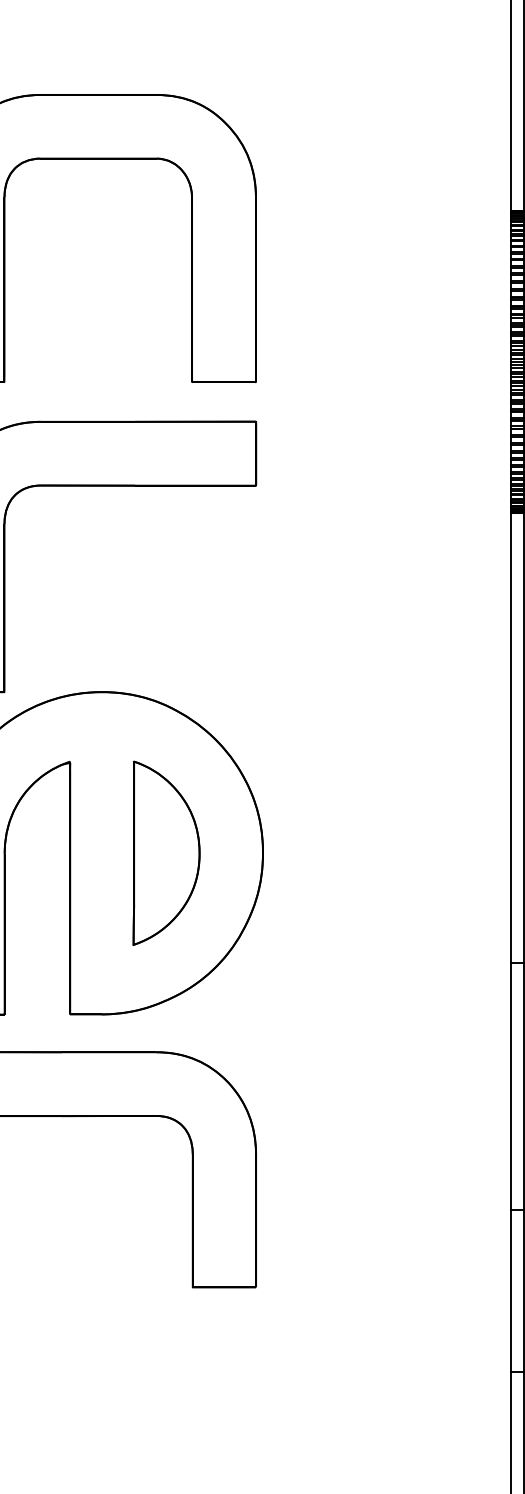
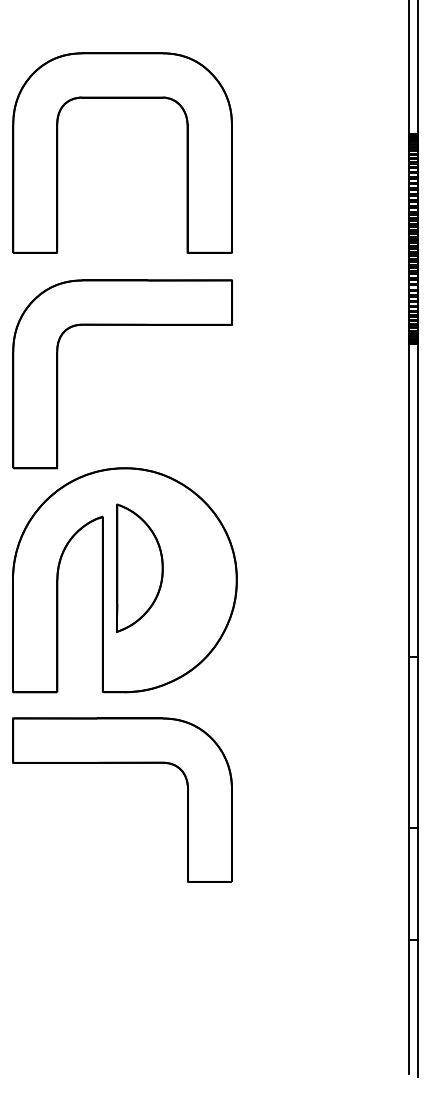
part: (166, 852) -> (139, 567), moved

